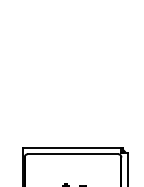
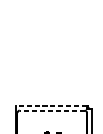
line: (71, 147) -> (51, 105), solid -> dashed
line: (72, 154) -> (51, 110), solid -> dashed

